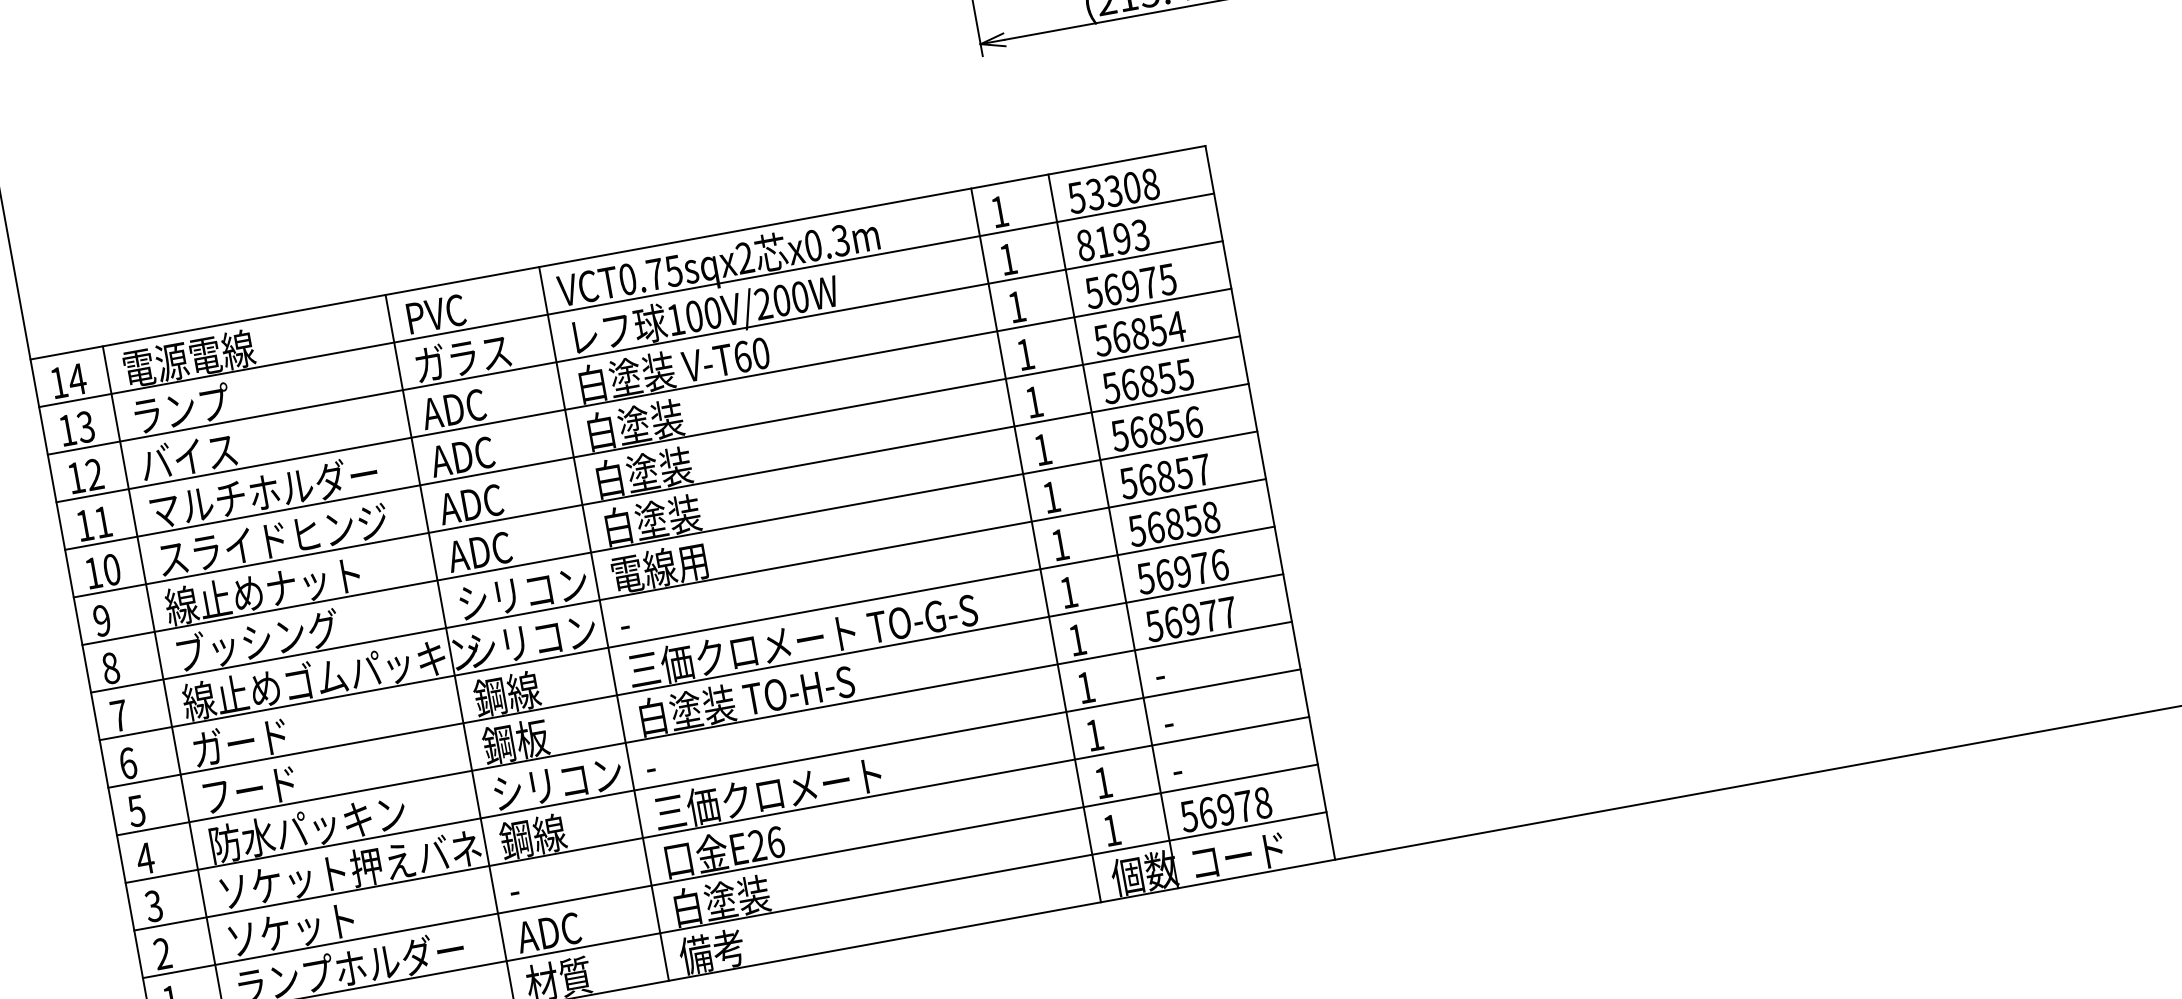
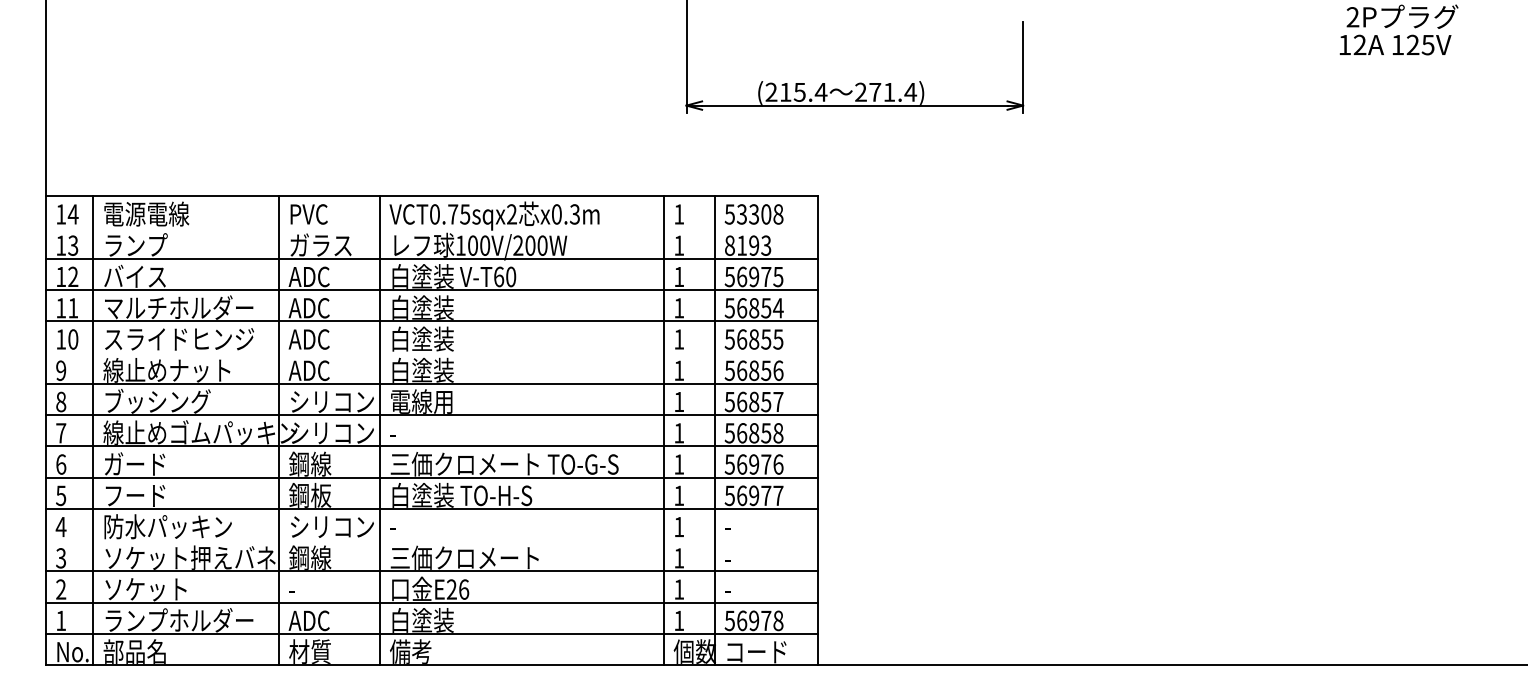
line: (626, 300) -> (431, 227), removed
line: (660, 490) -> (431, 352), removed
line: (712, 776) -> (431, 540), removed

